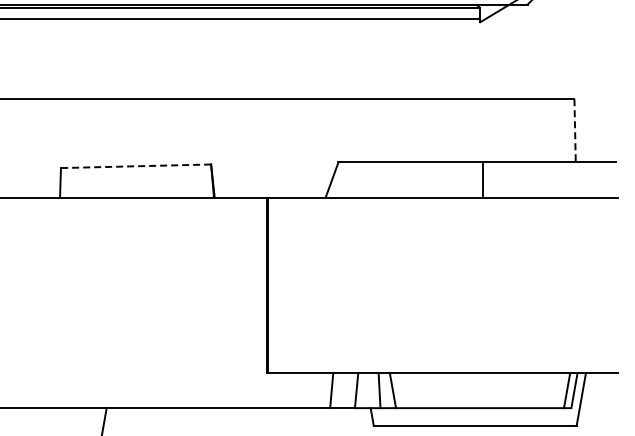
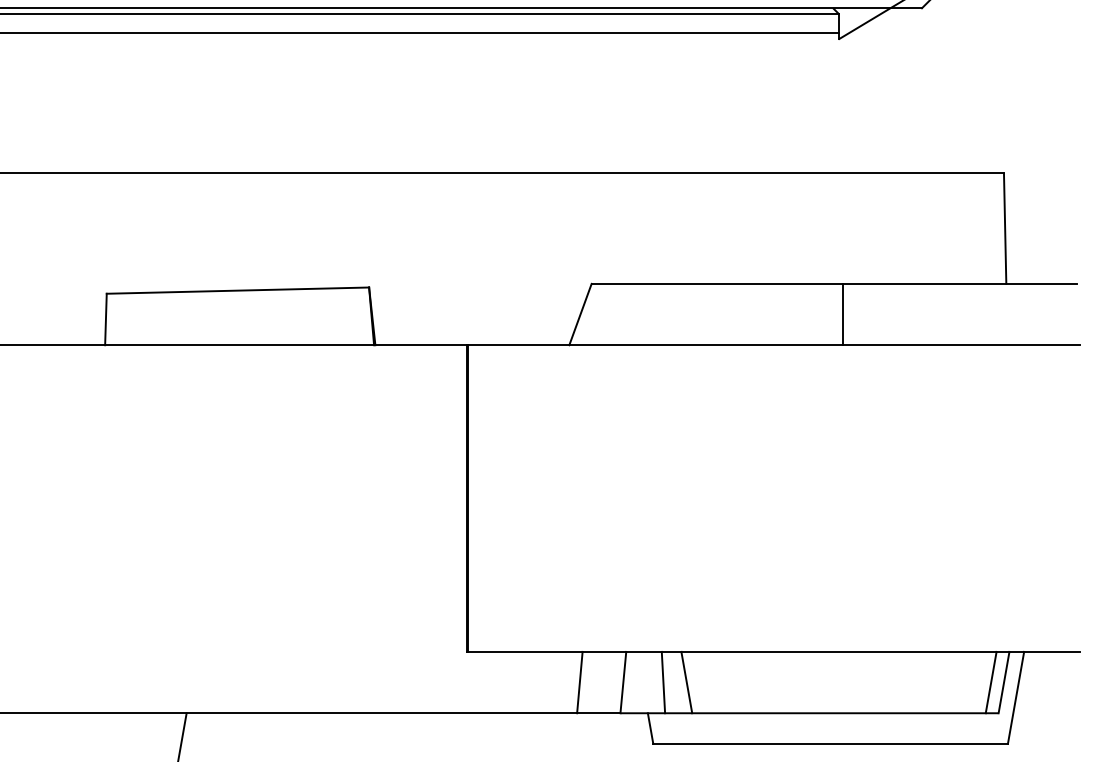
line: (575, 130) -> (1005, 228), dashed -> solid
line: (135, 166) -> (236, 291), dashed -> solid

